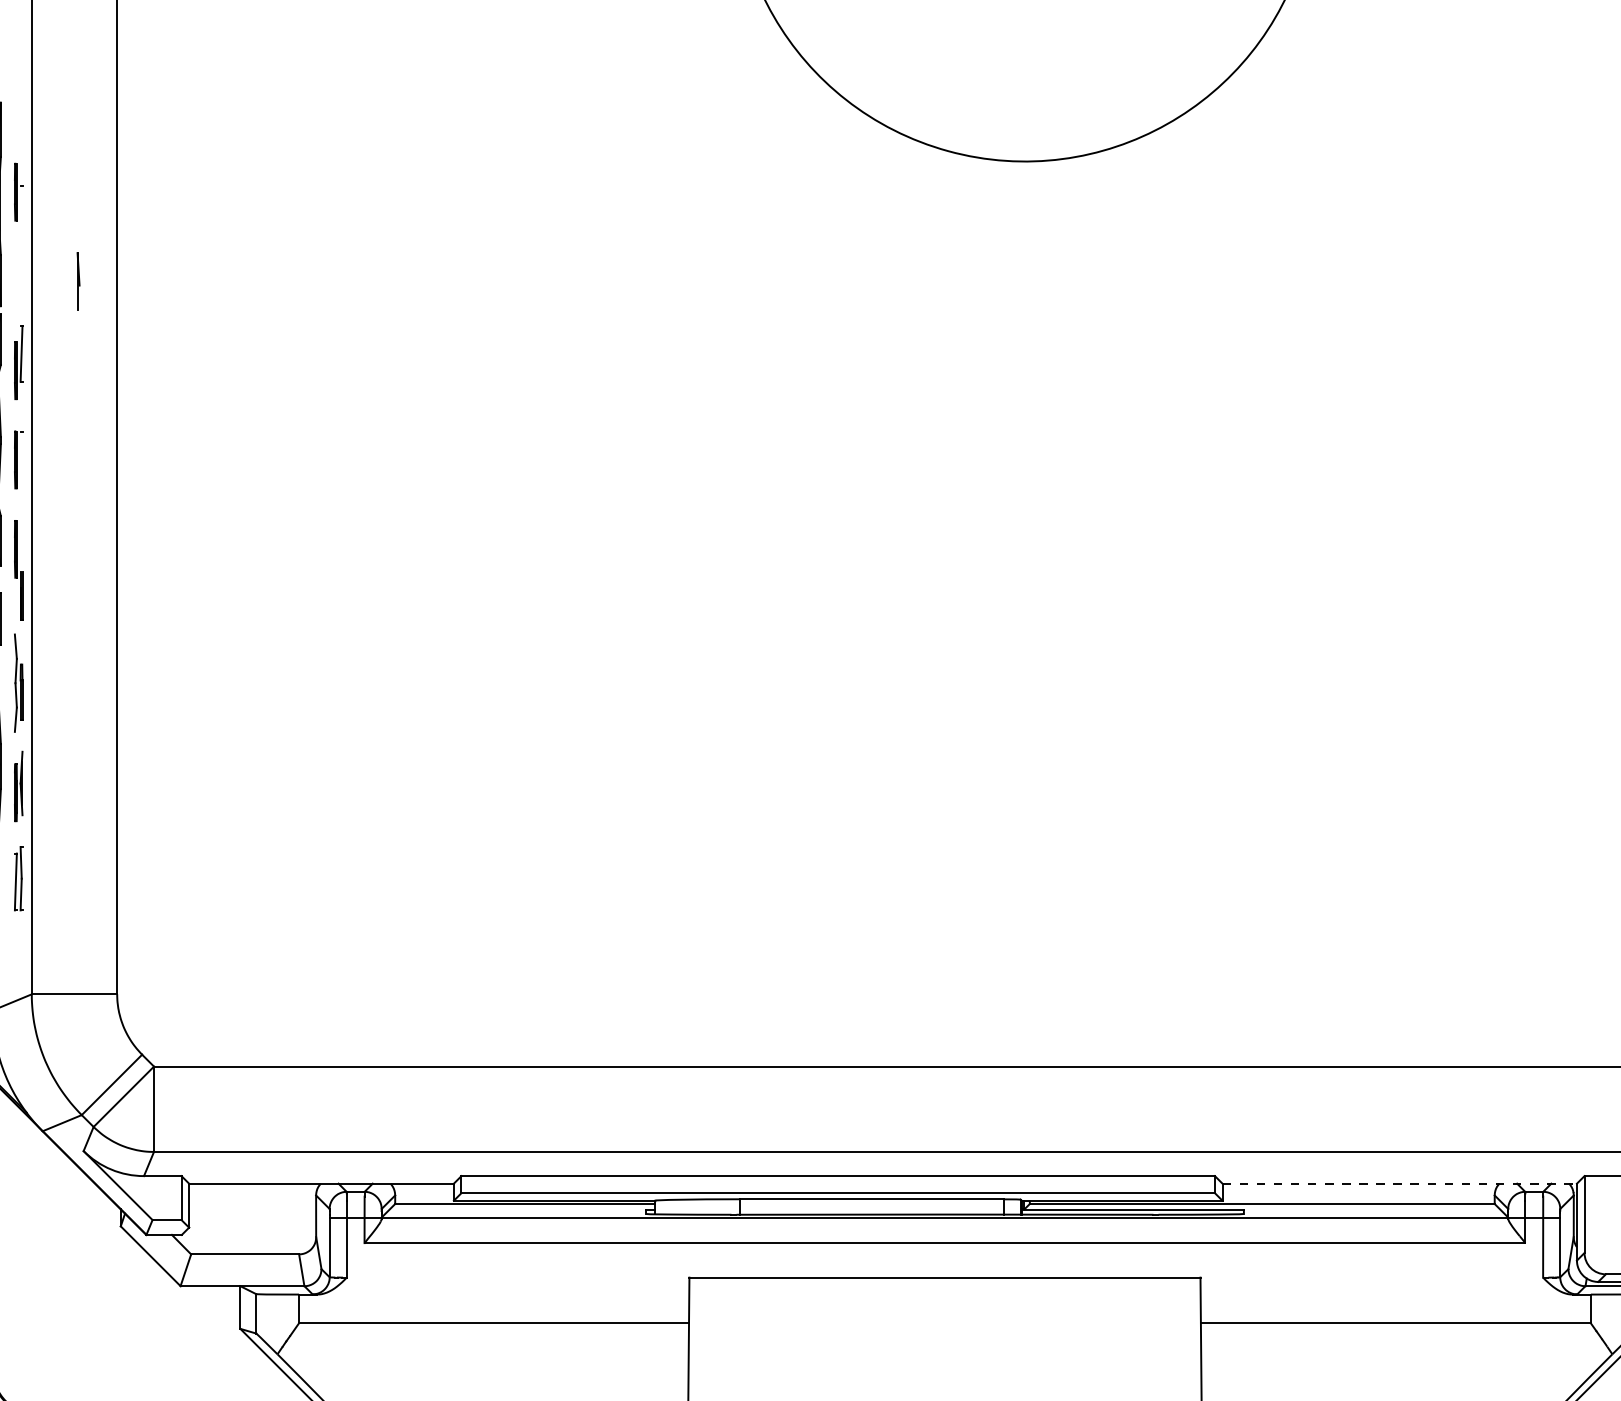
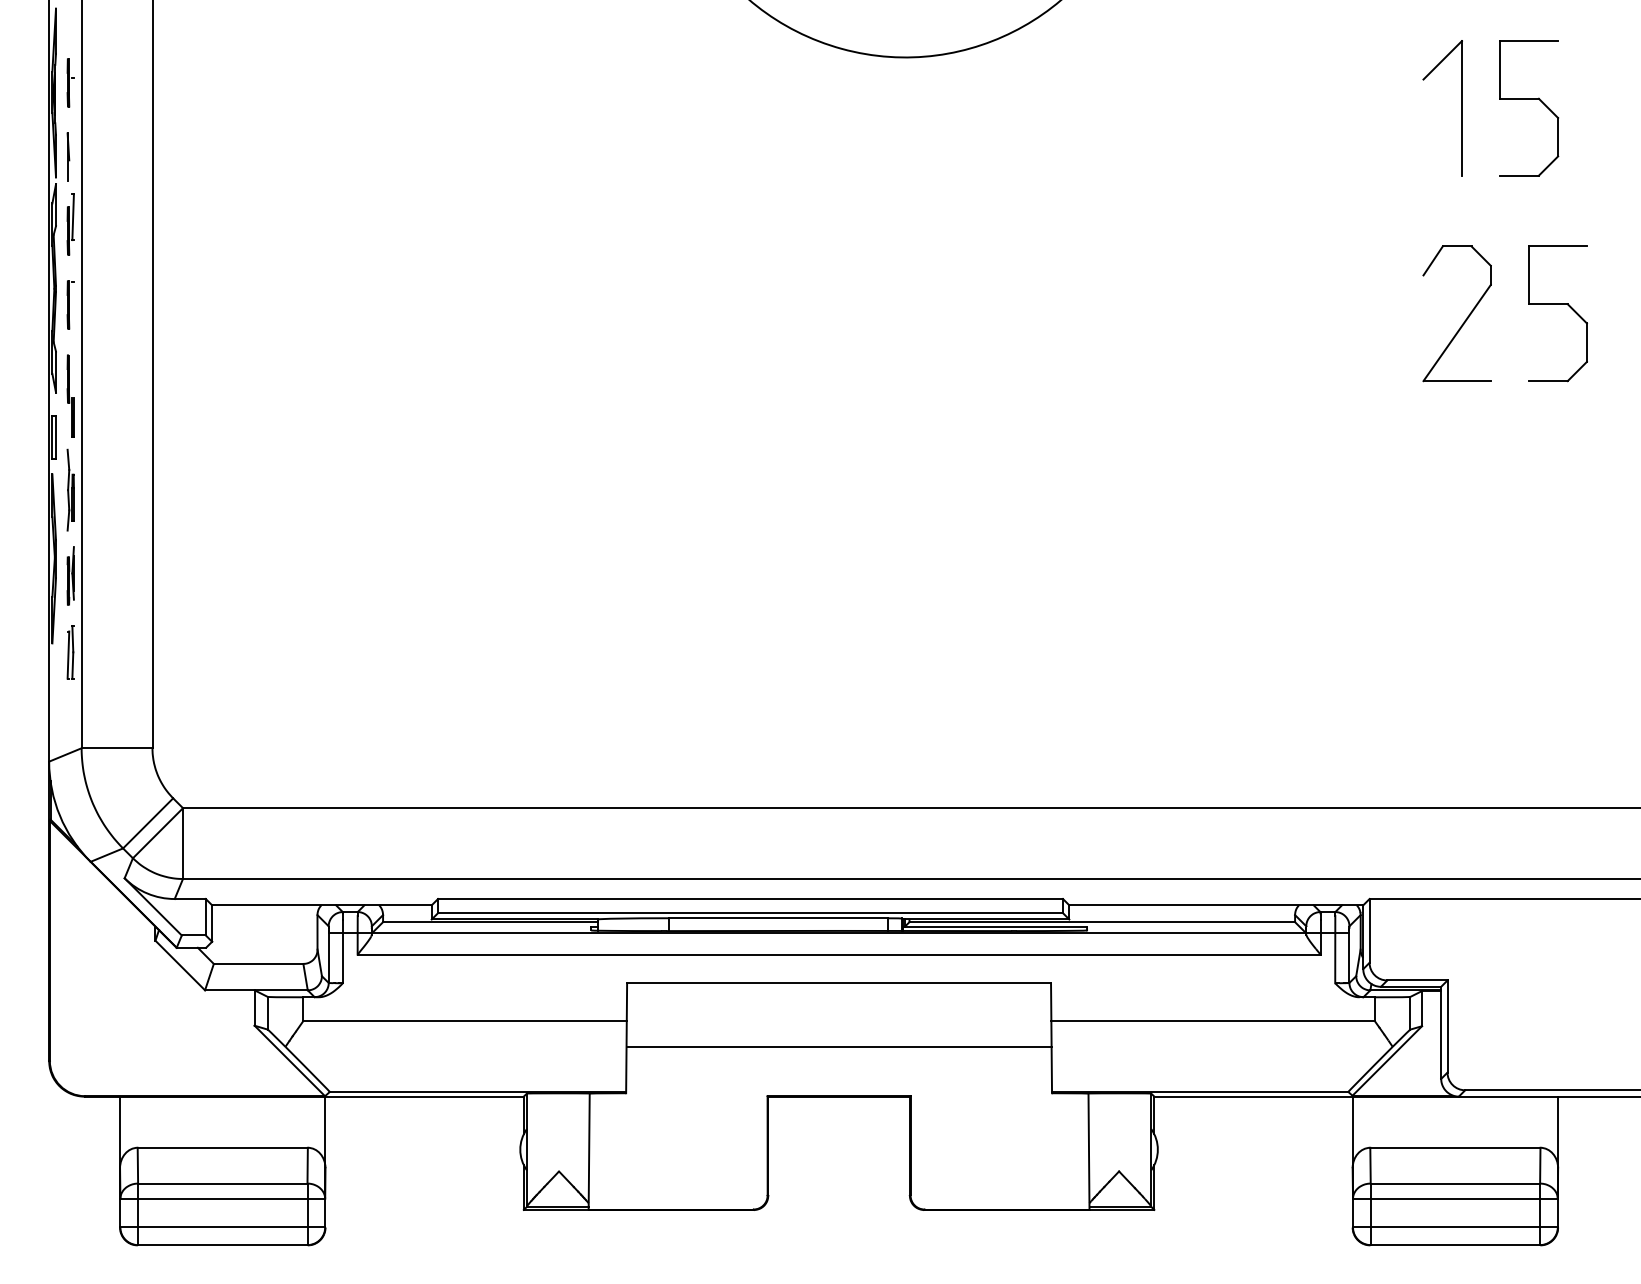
part: (78, 280) -> (68, 156), moved
line: (1399, 1183) -> (1216, 905), dashed -> solid
line: (944, 1353) -> (838, 1046), added

